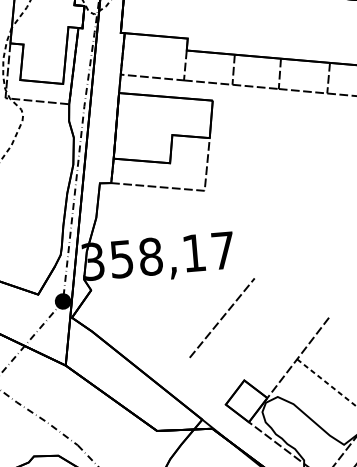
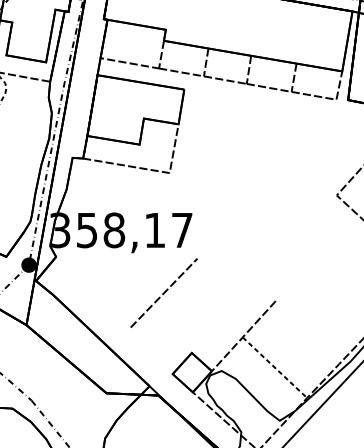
line: (221, 317) -> (163, 292), moved

